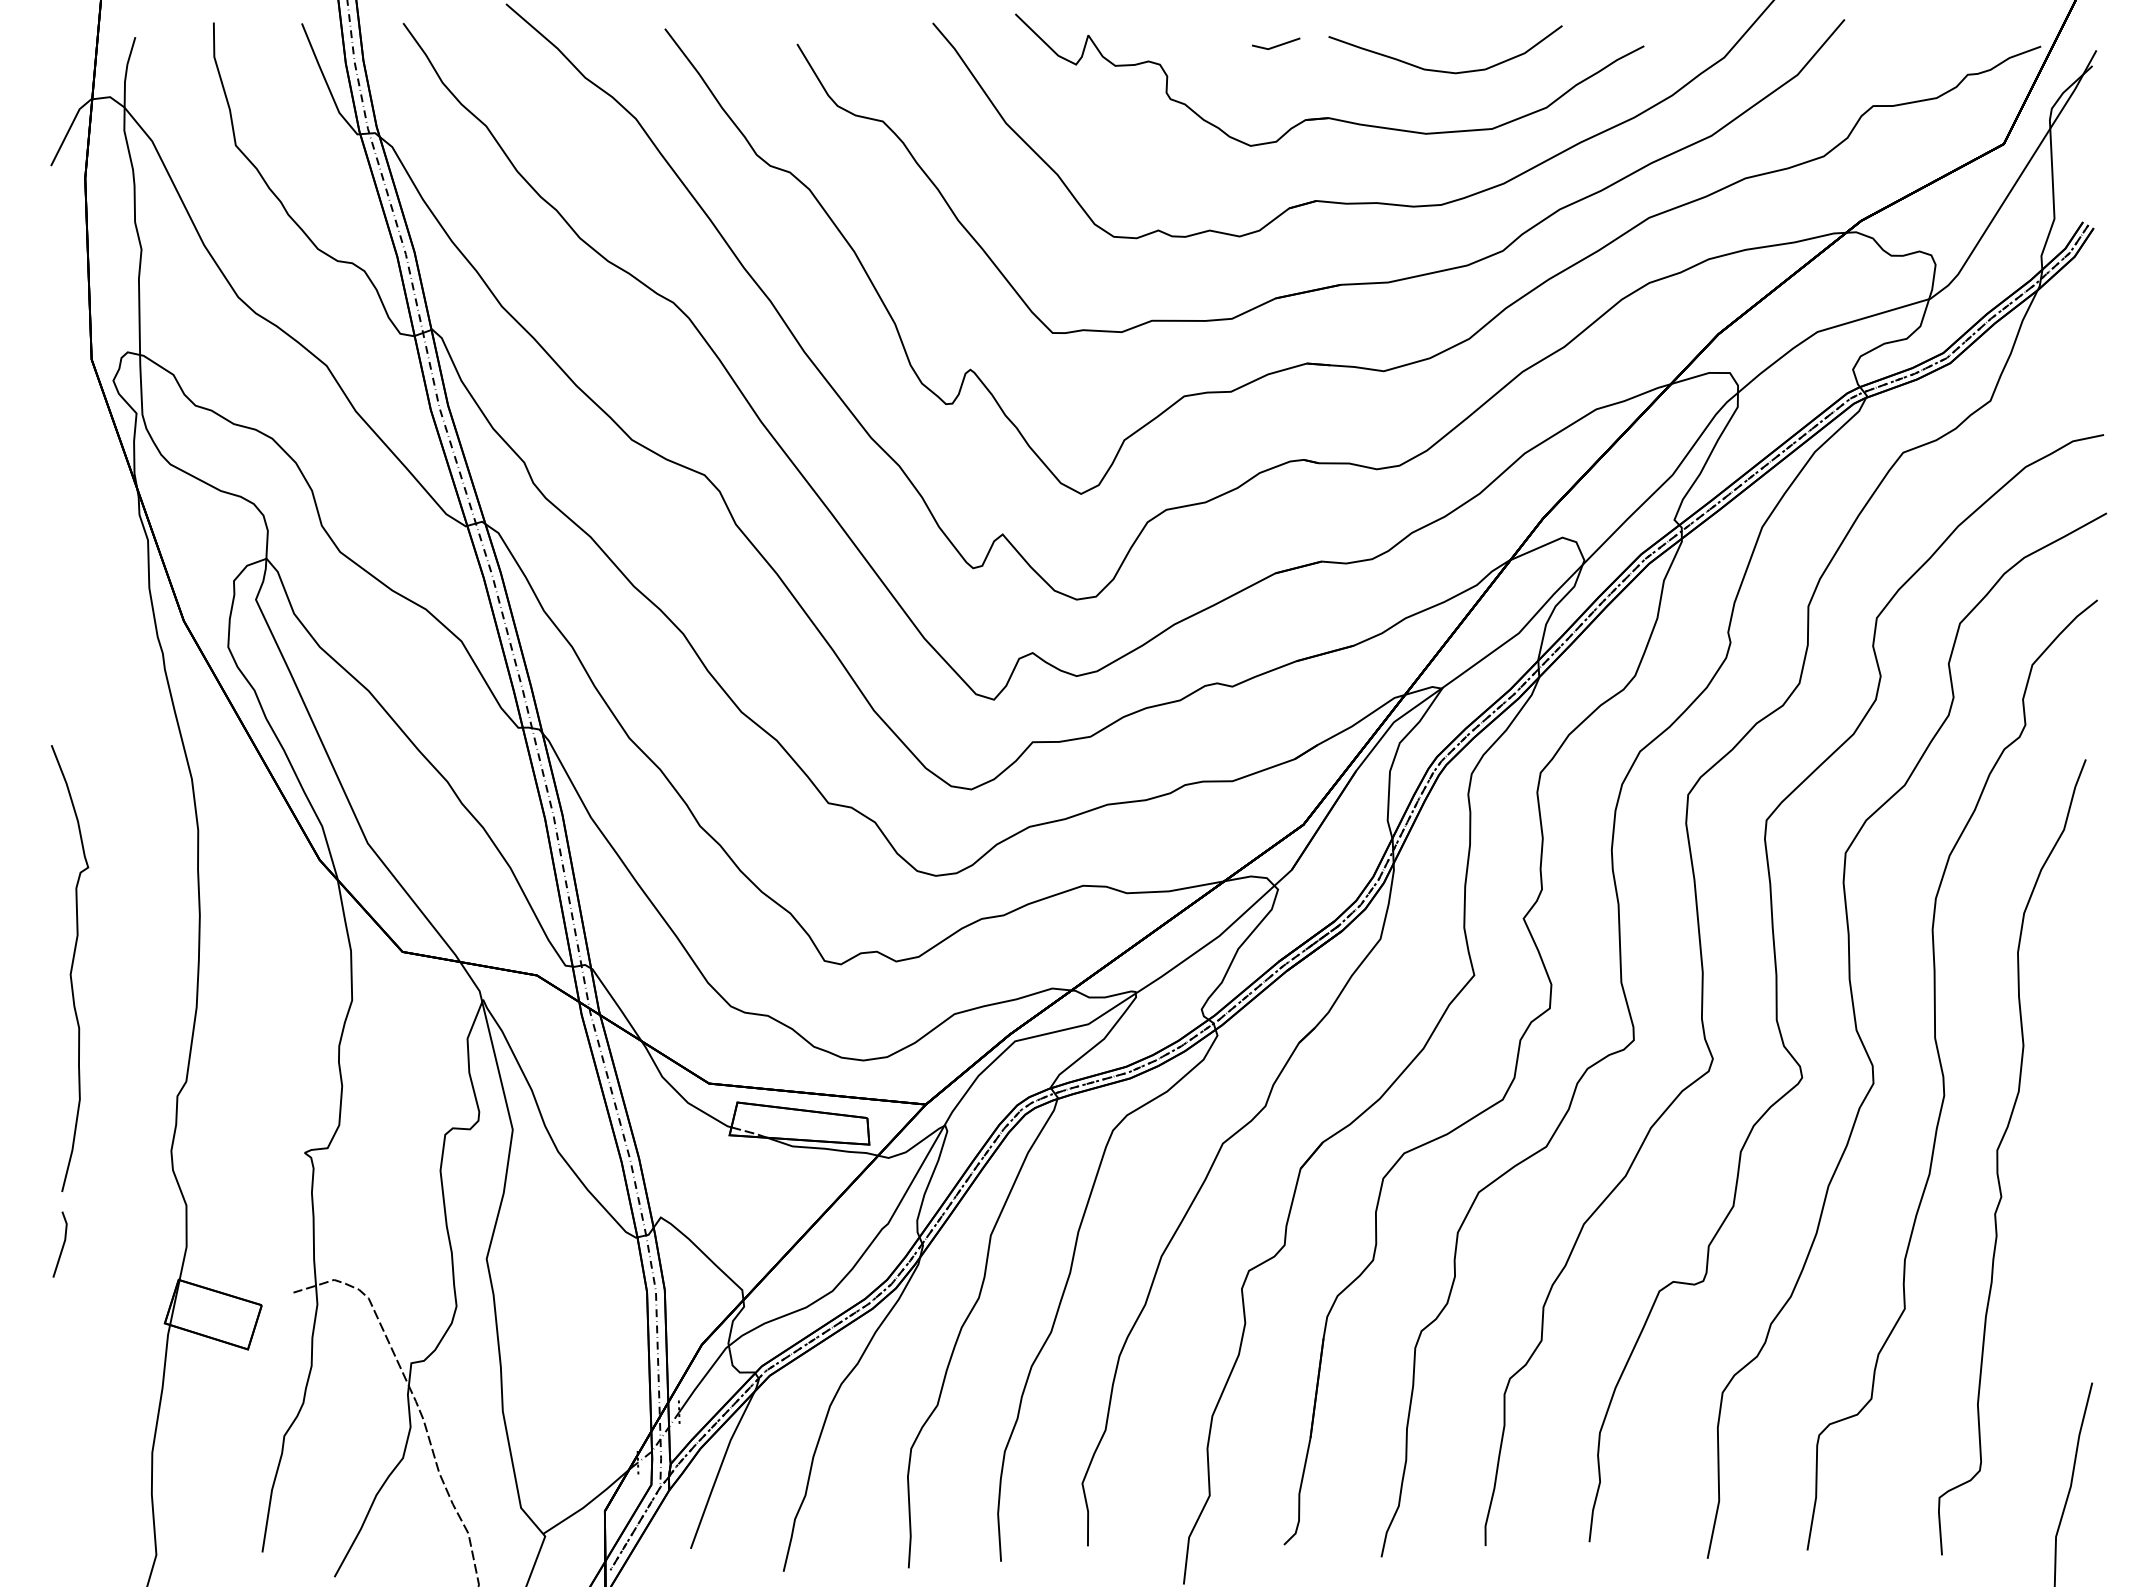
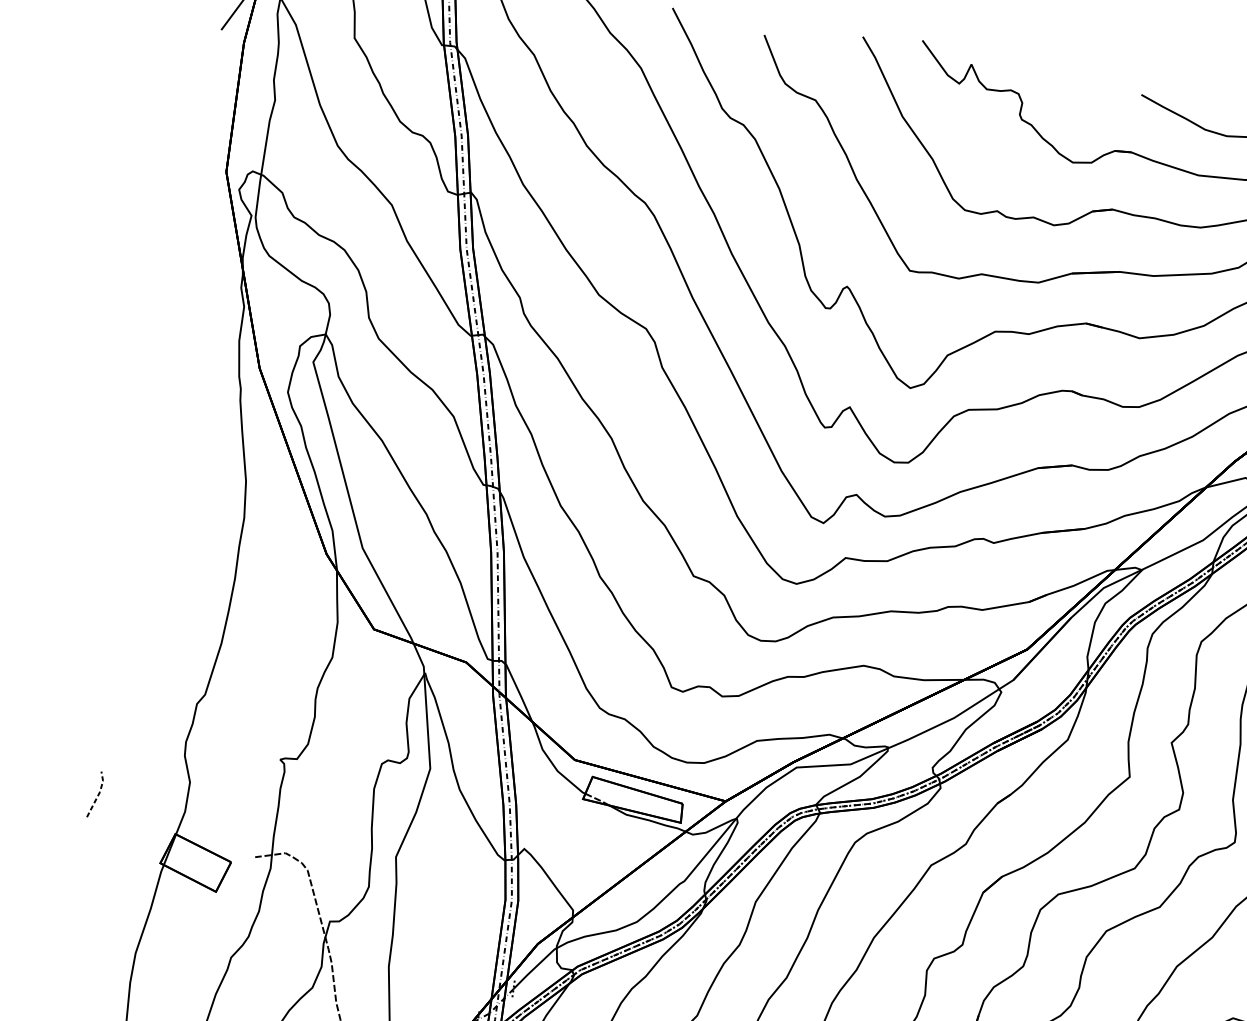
line: (1276, 45) -> (1103, 94), removed
curve: (70, 968) -> (136, 600), removed
line: (64, 1242) -> (99, 793), solid -> dashed

